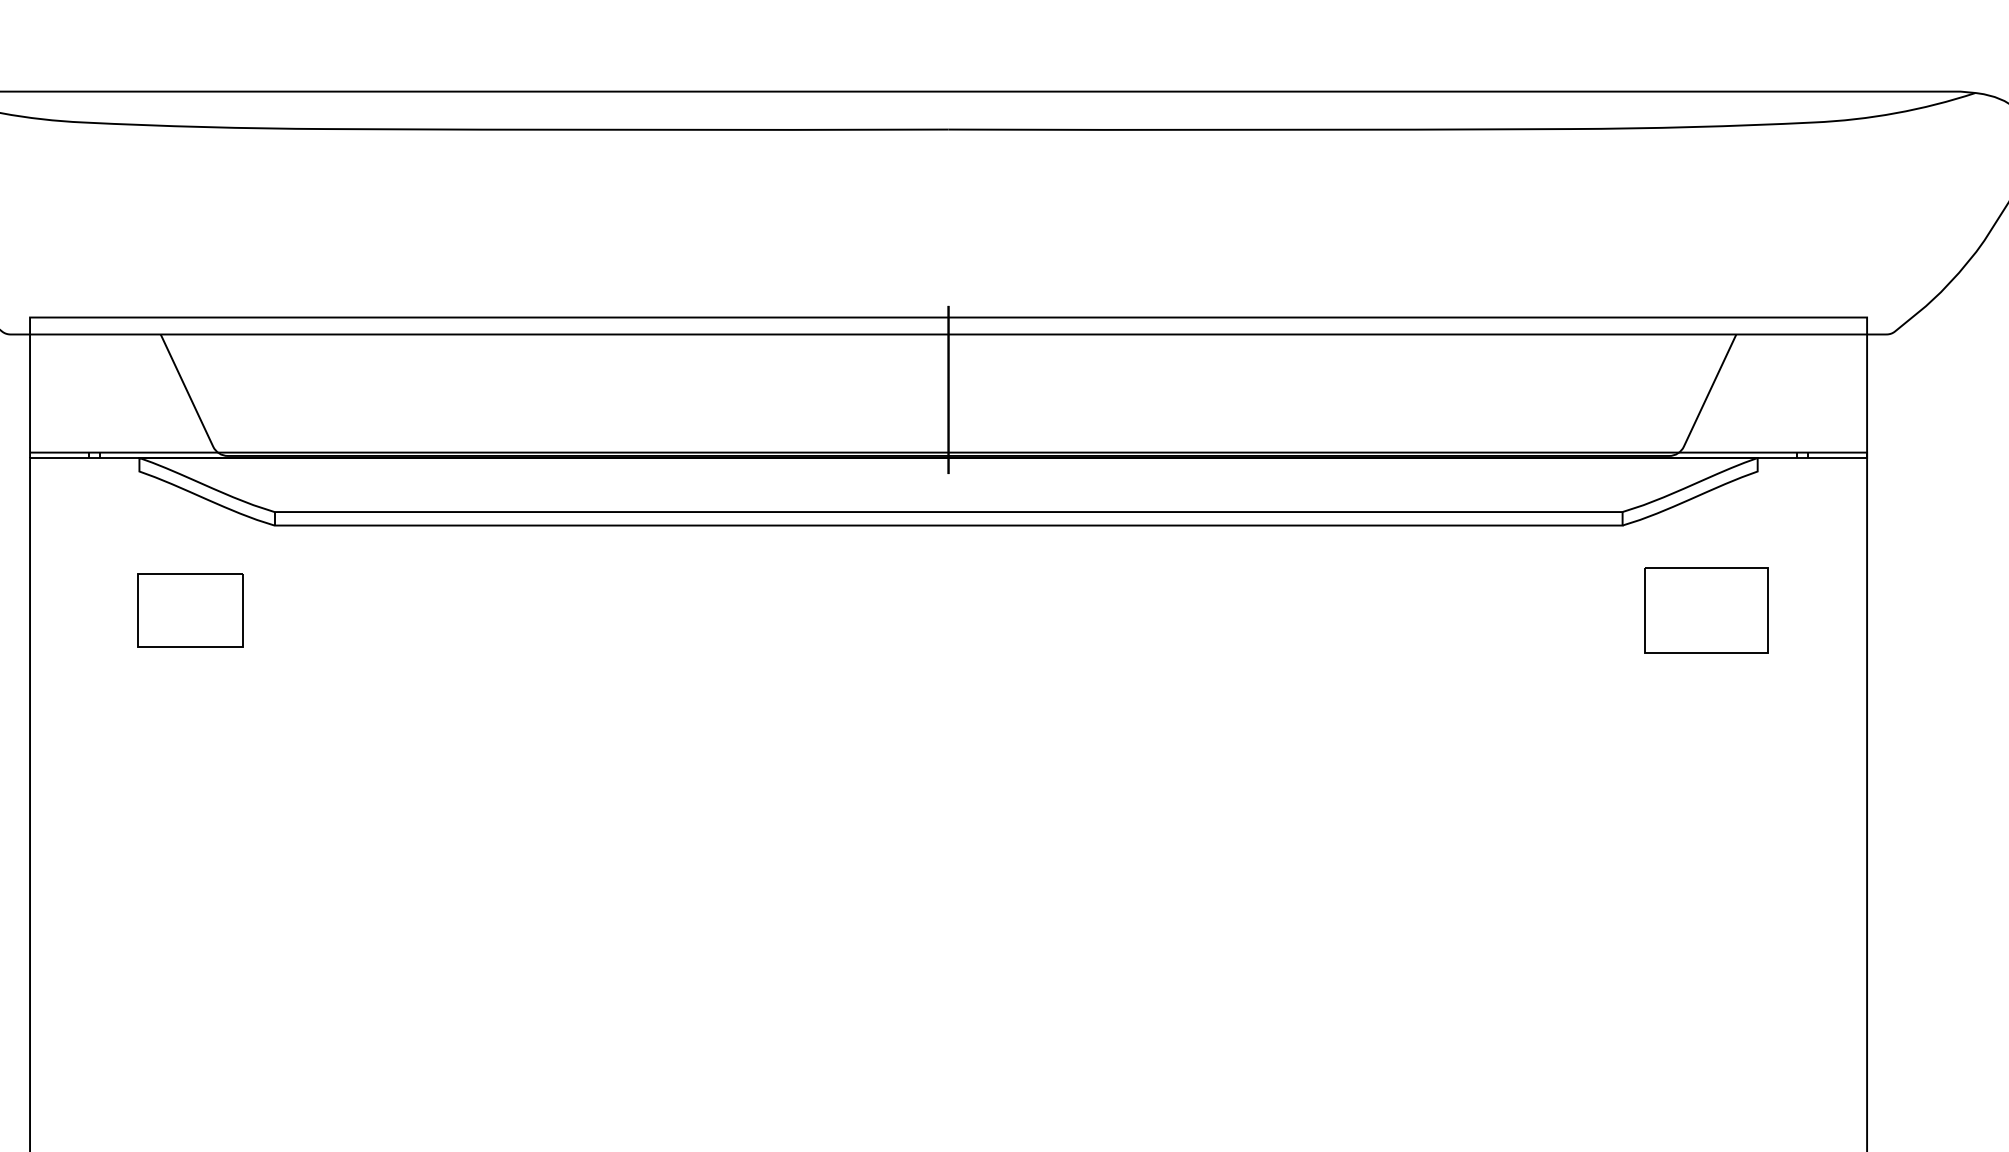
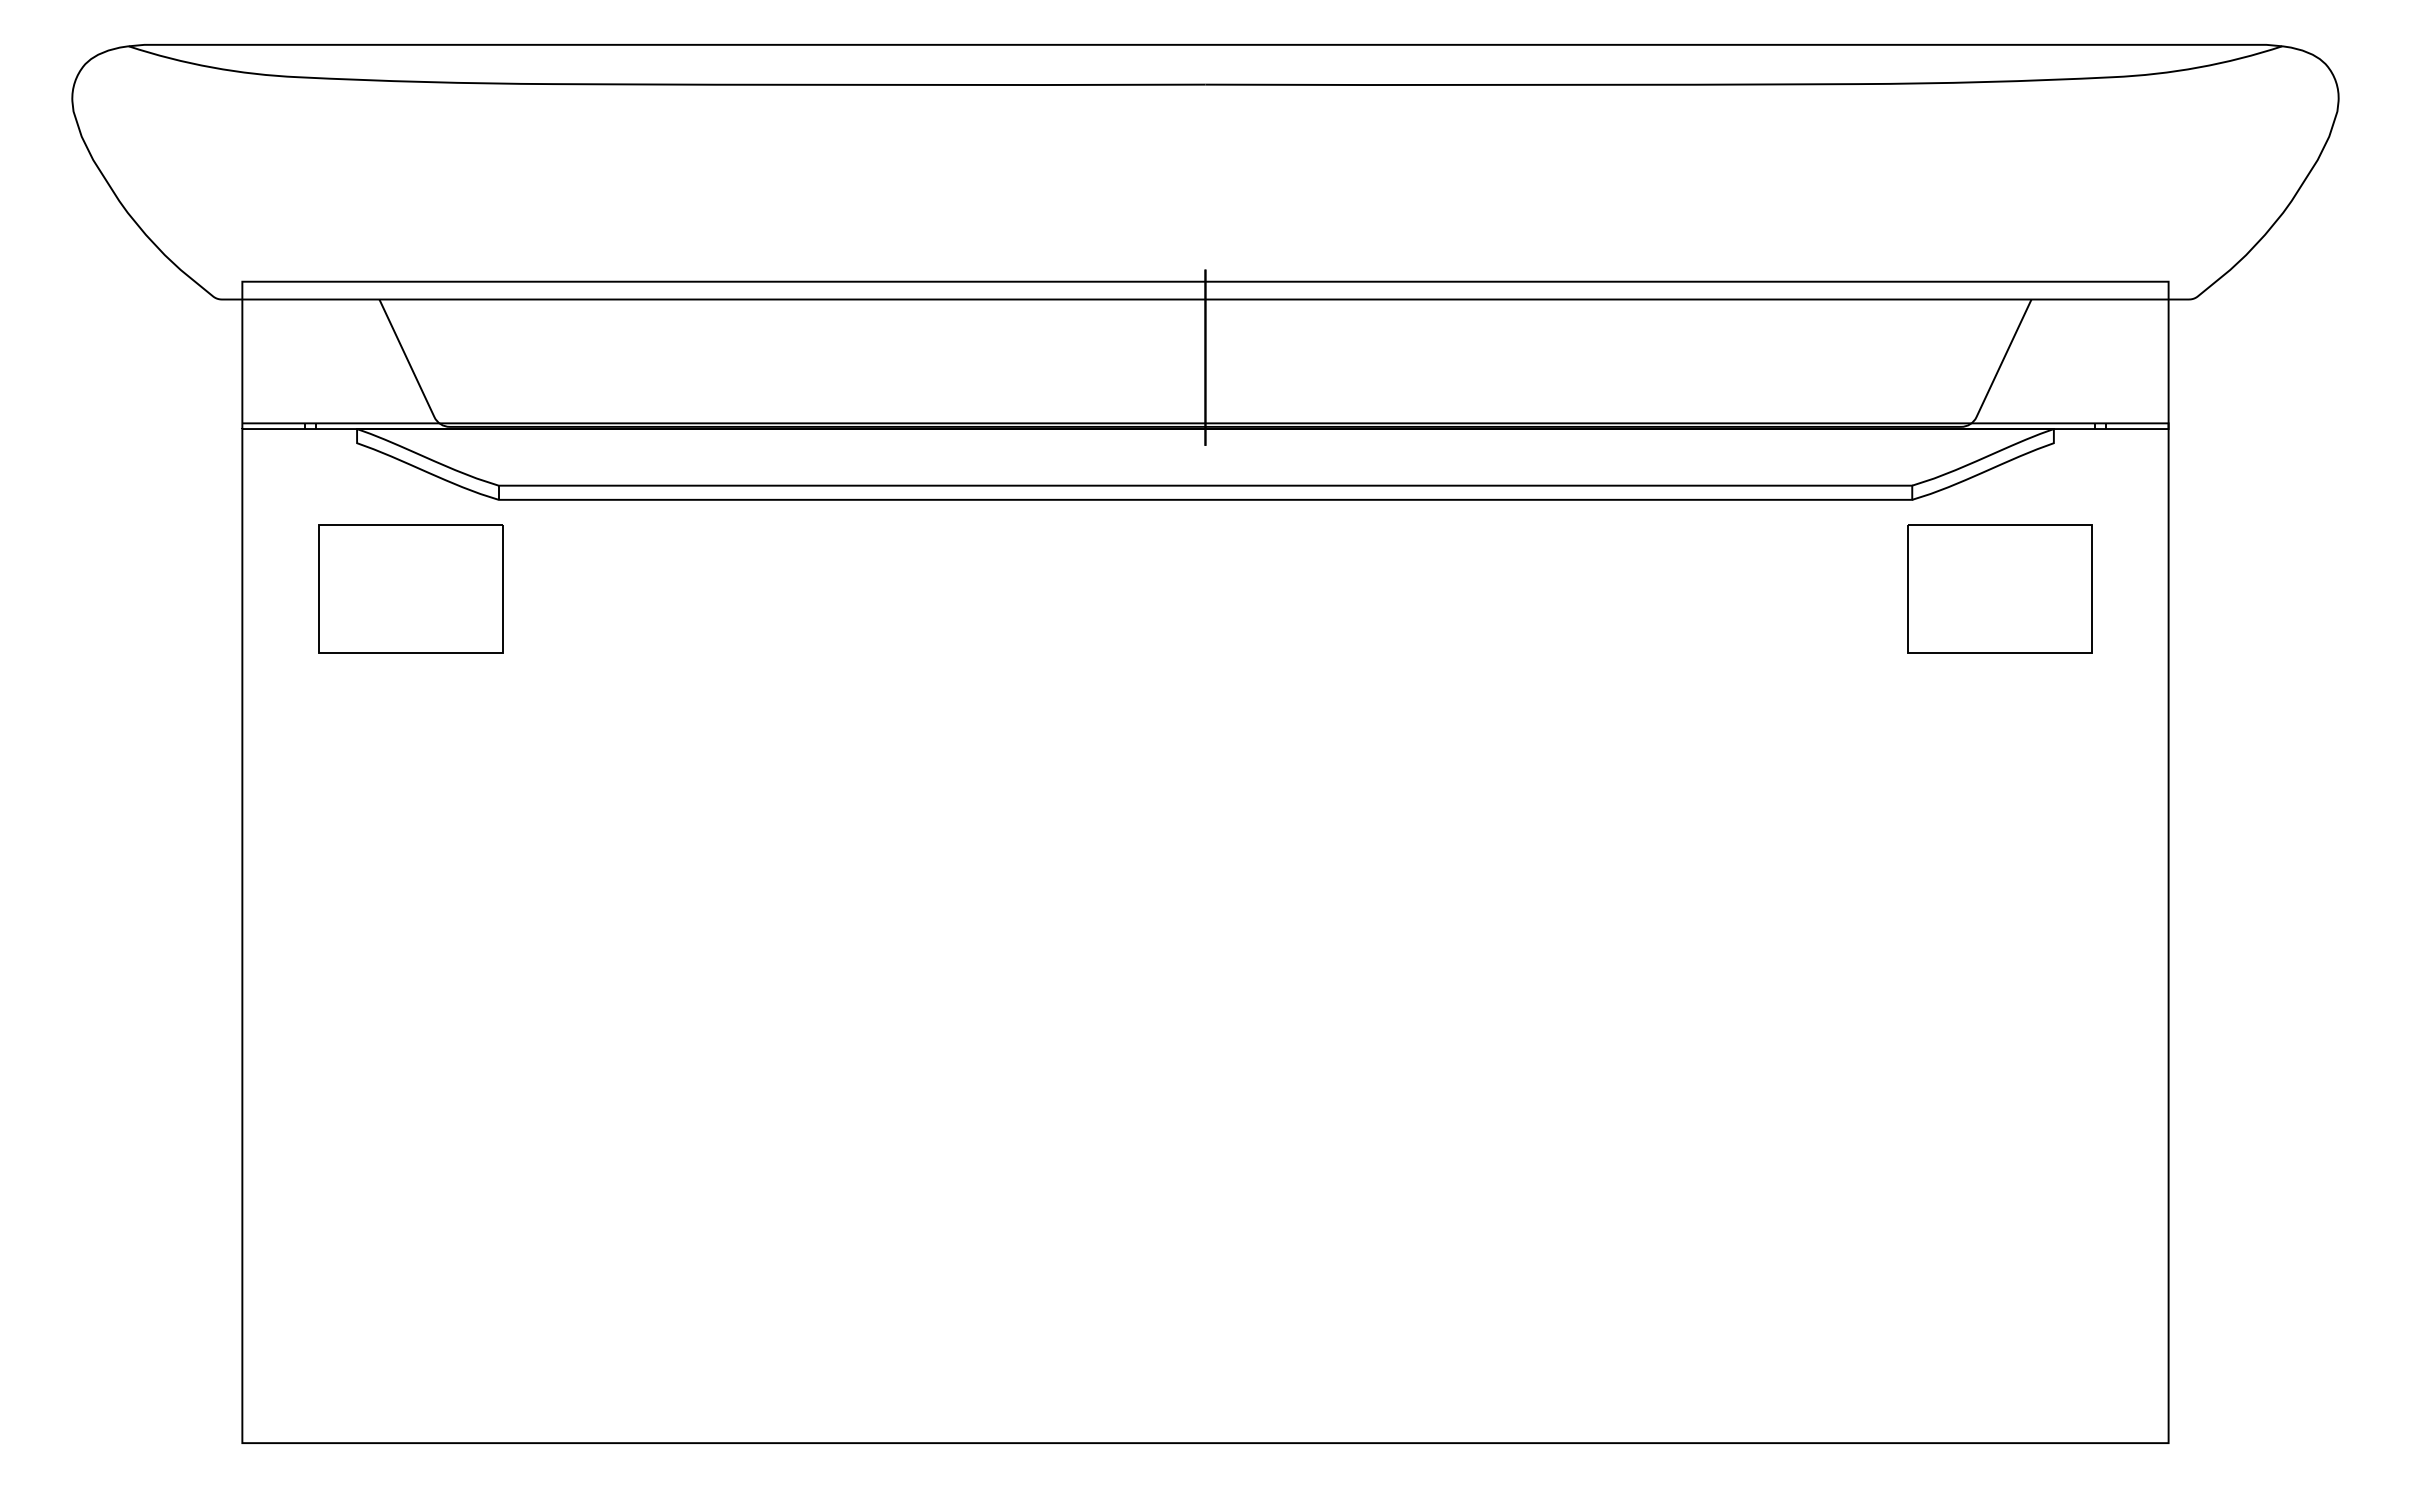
part: (190, 610) -> (410, 588), size x1.67
part: (1705, 610) -> (1999, 588), size x1.43

